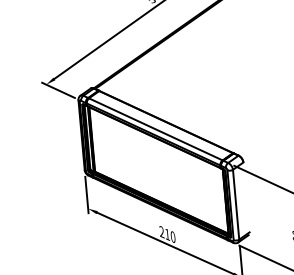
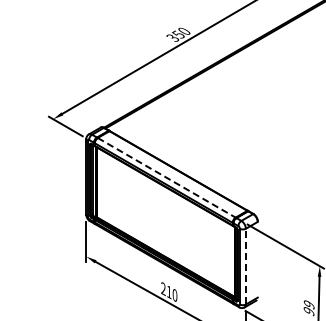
line: (155, 129) -> (166, 177), solid -> dashed
line: (235, 204) -> (245, 266), solid -> dashed

